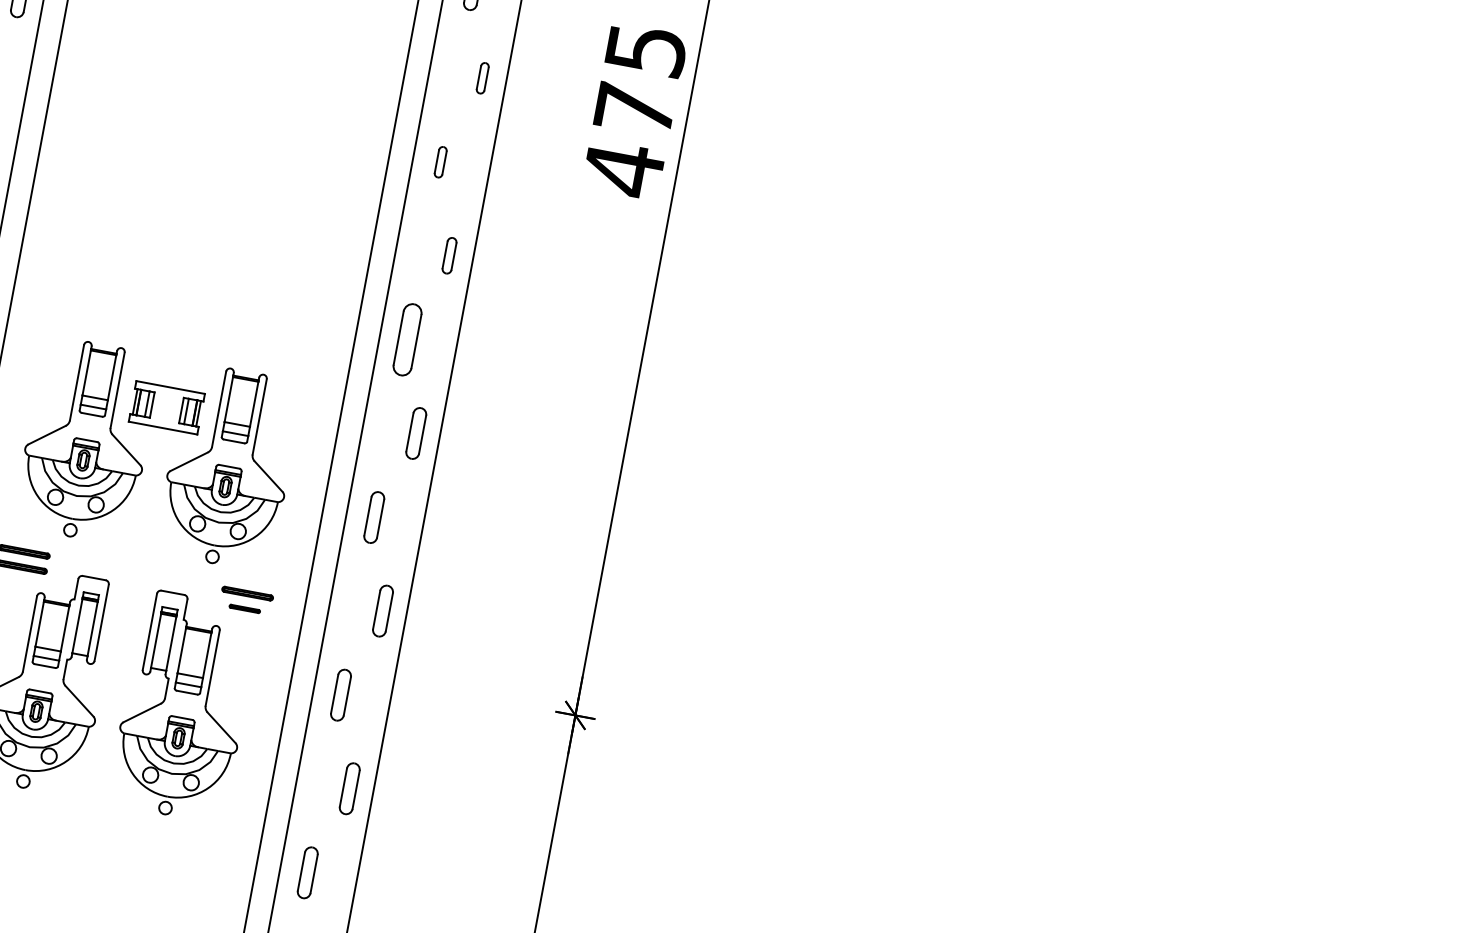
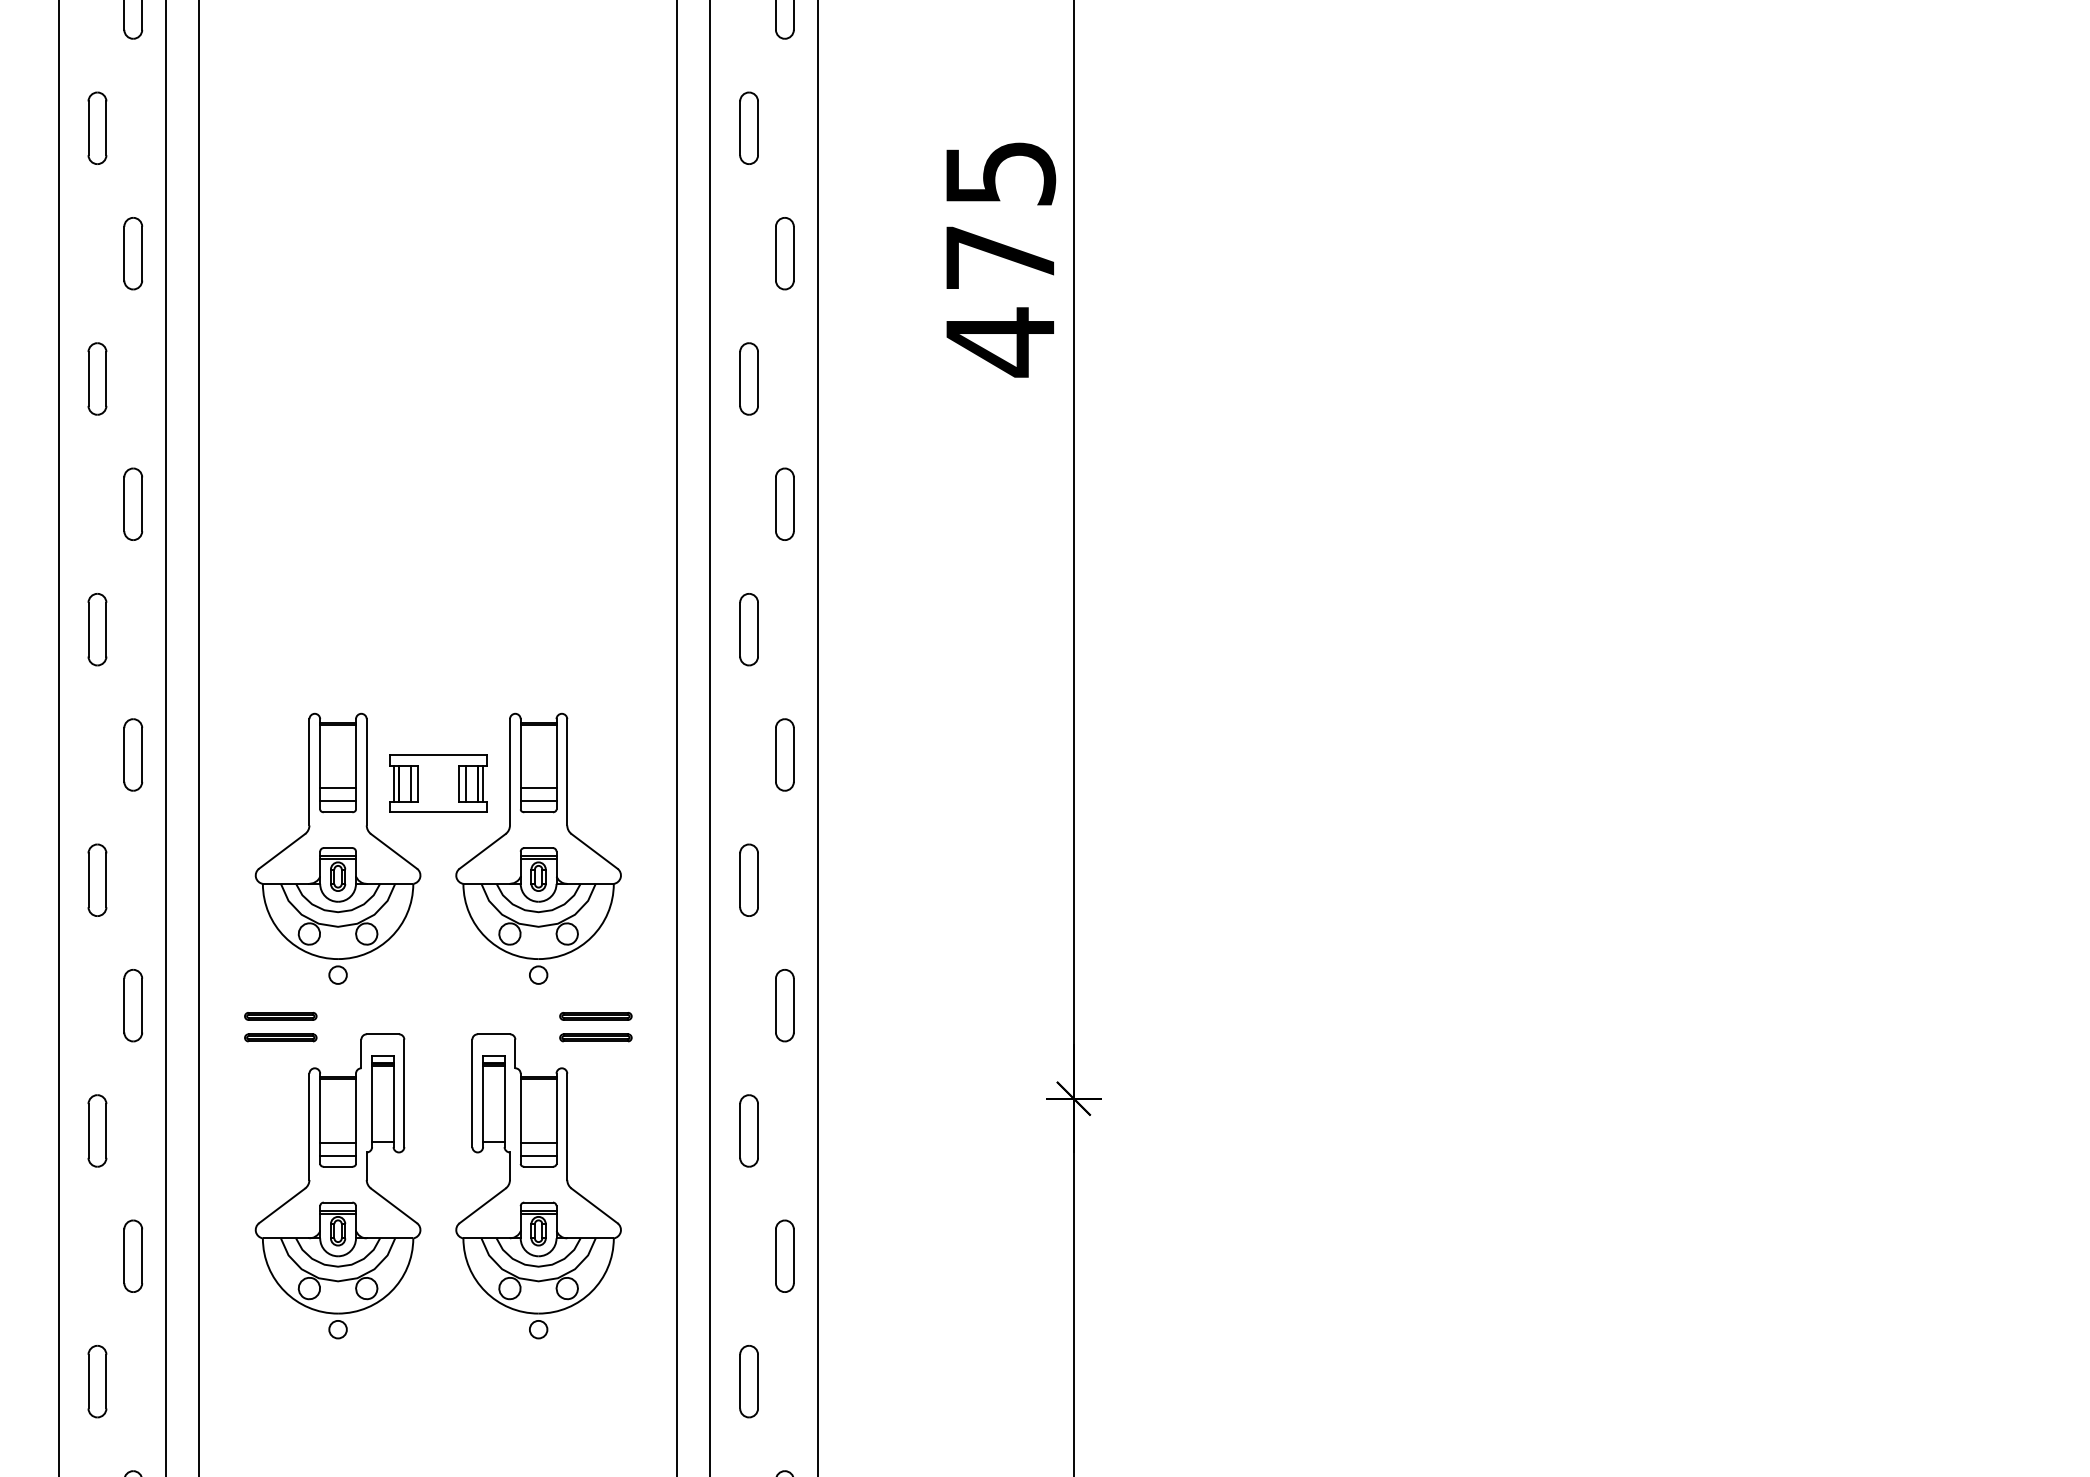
part: (482, 78) -> (784, 253), size x1.67
part: (440, 161) -> (748, 378), size x1.67
part: (449, 255) -> (784, 503), size x1.43
part: (407, 339) -> (748, 629), size x0.71
part: (244, 608) -> (595, 1037), size x1.67

